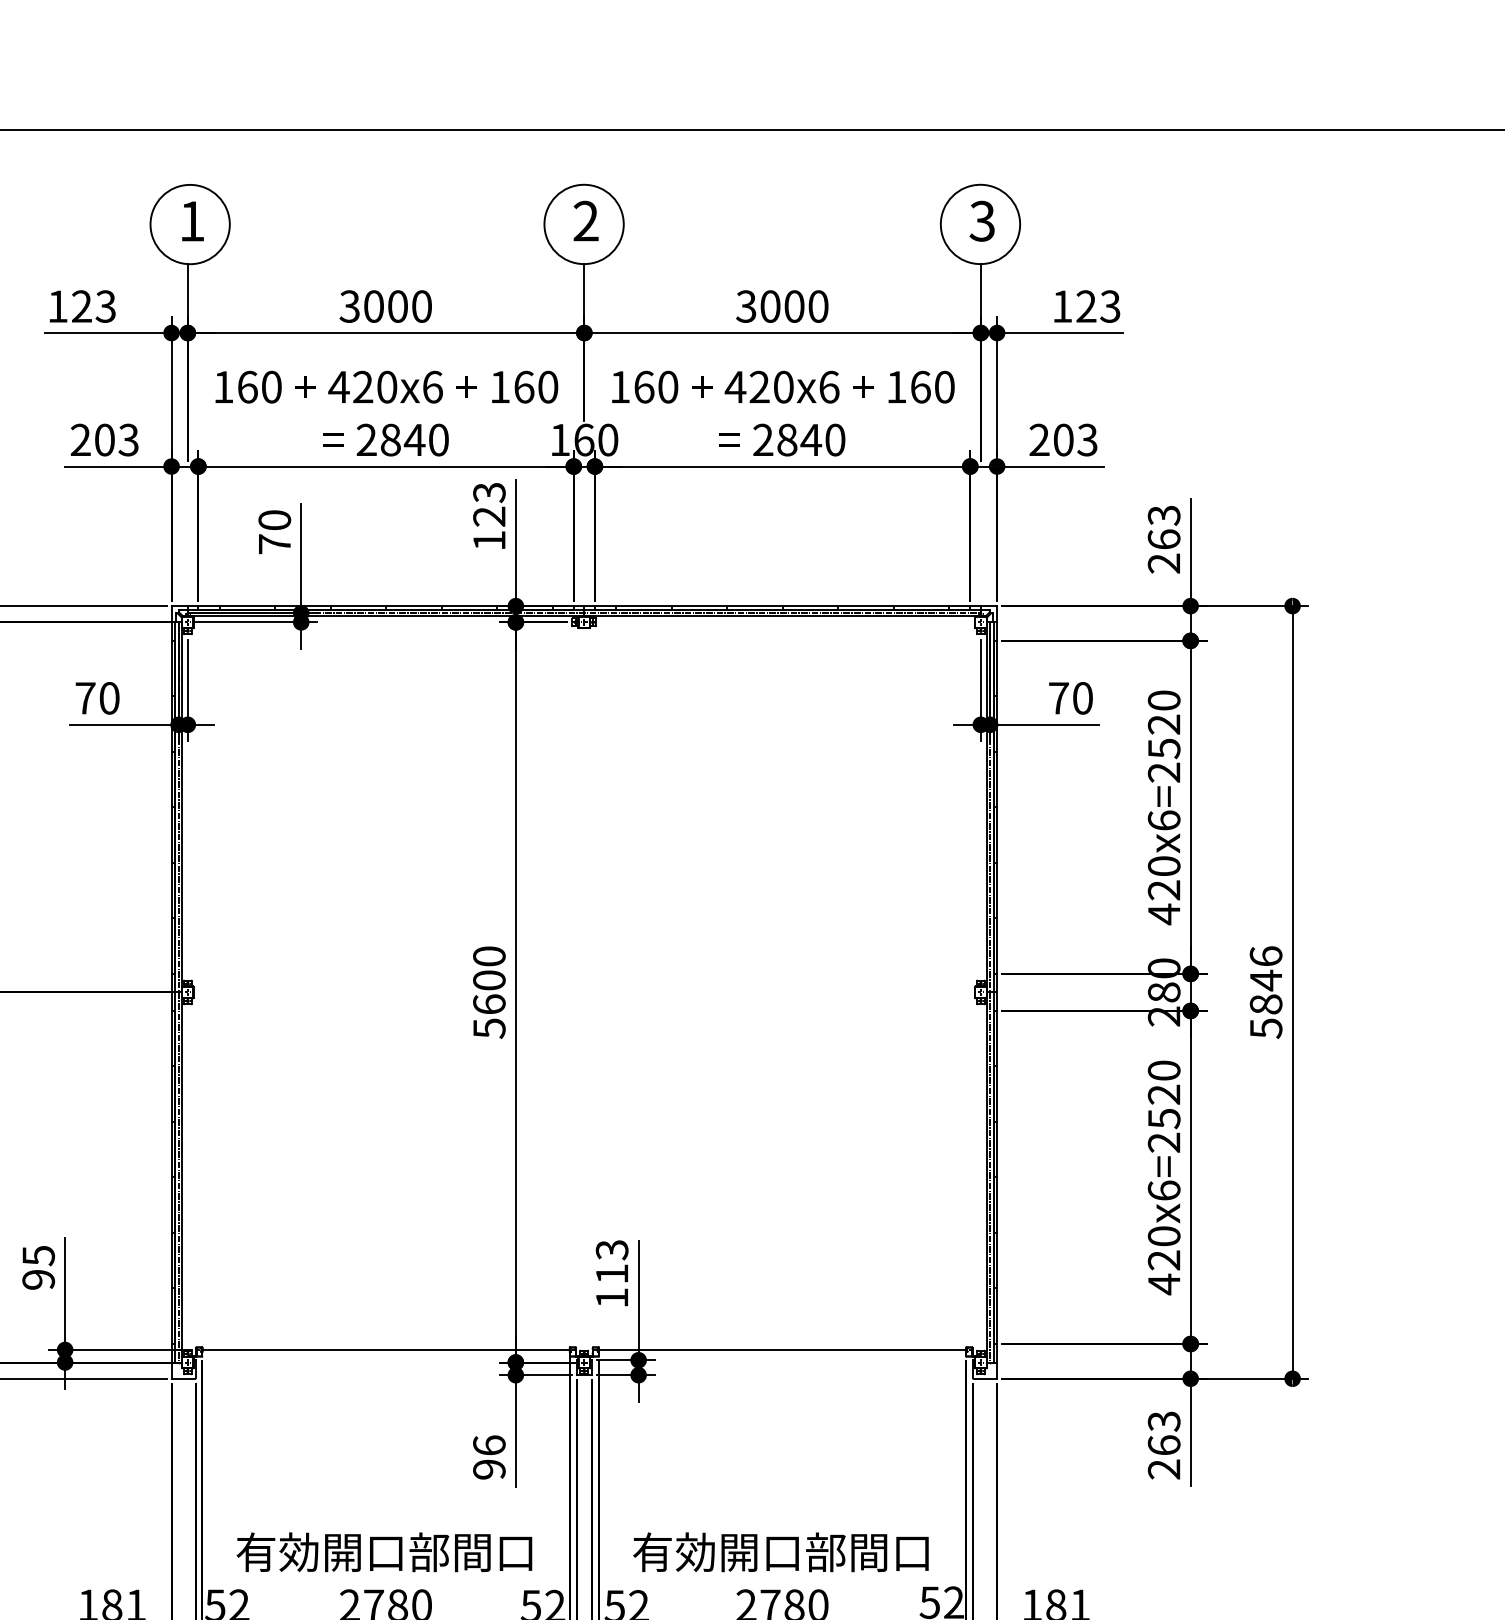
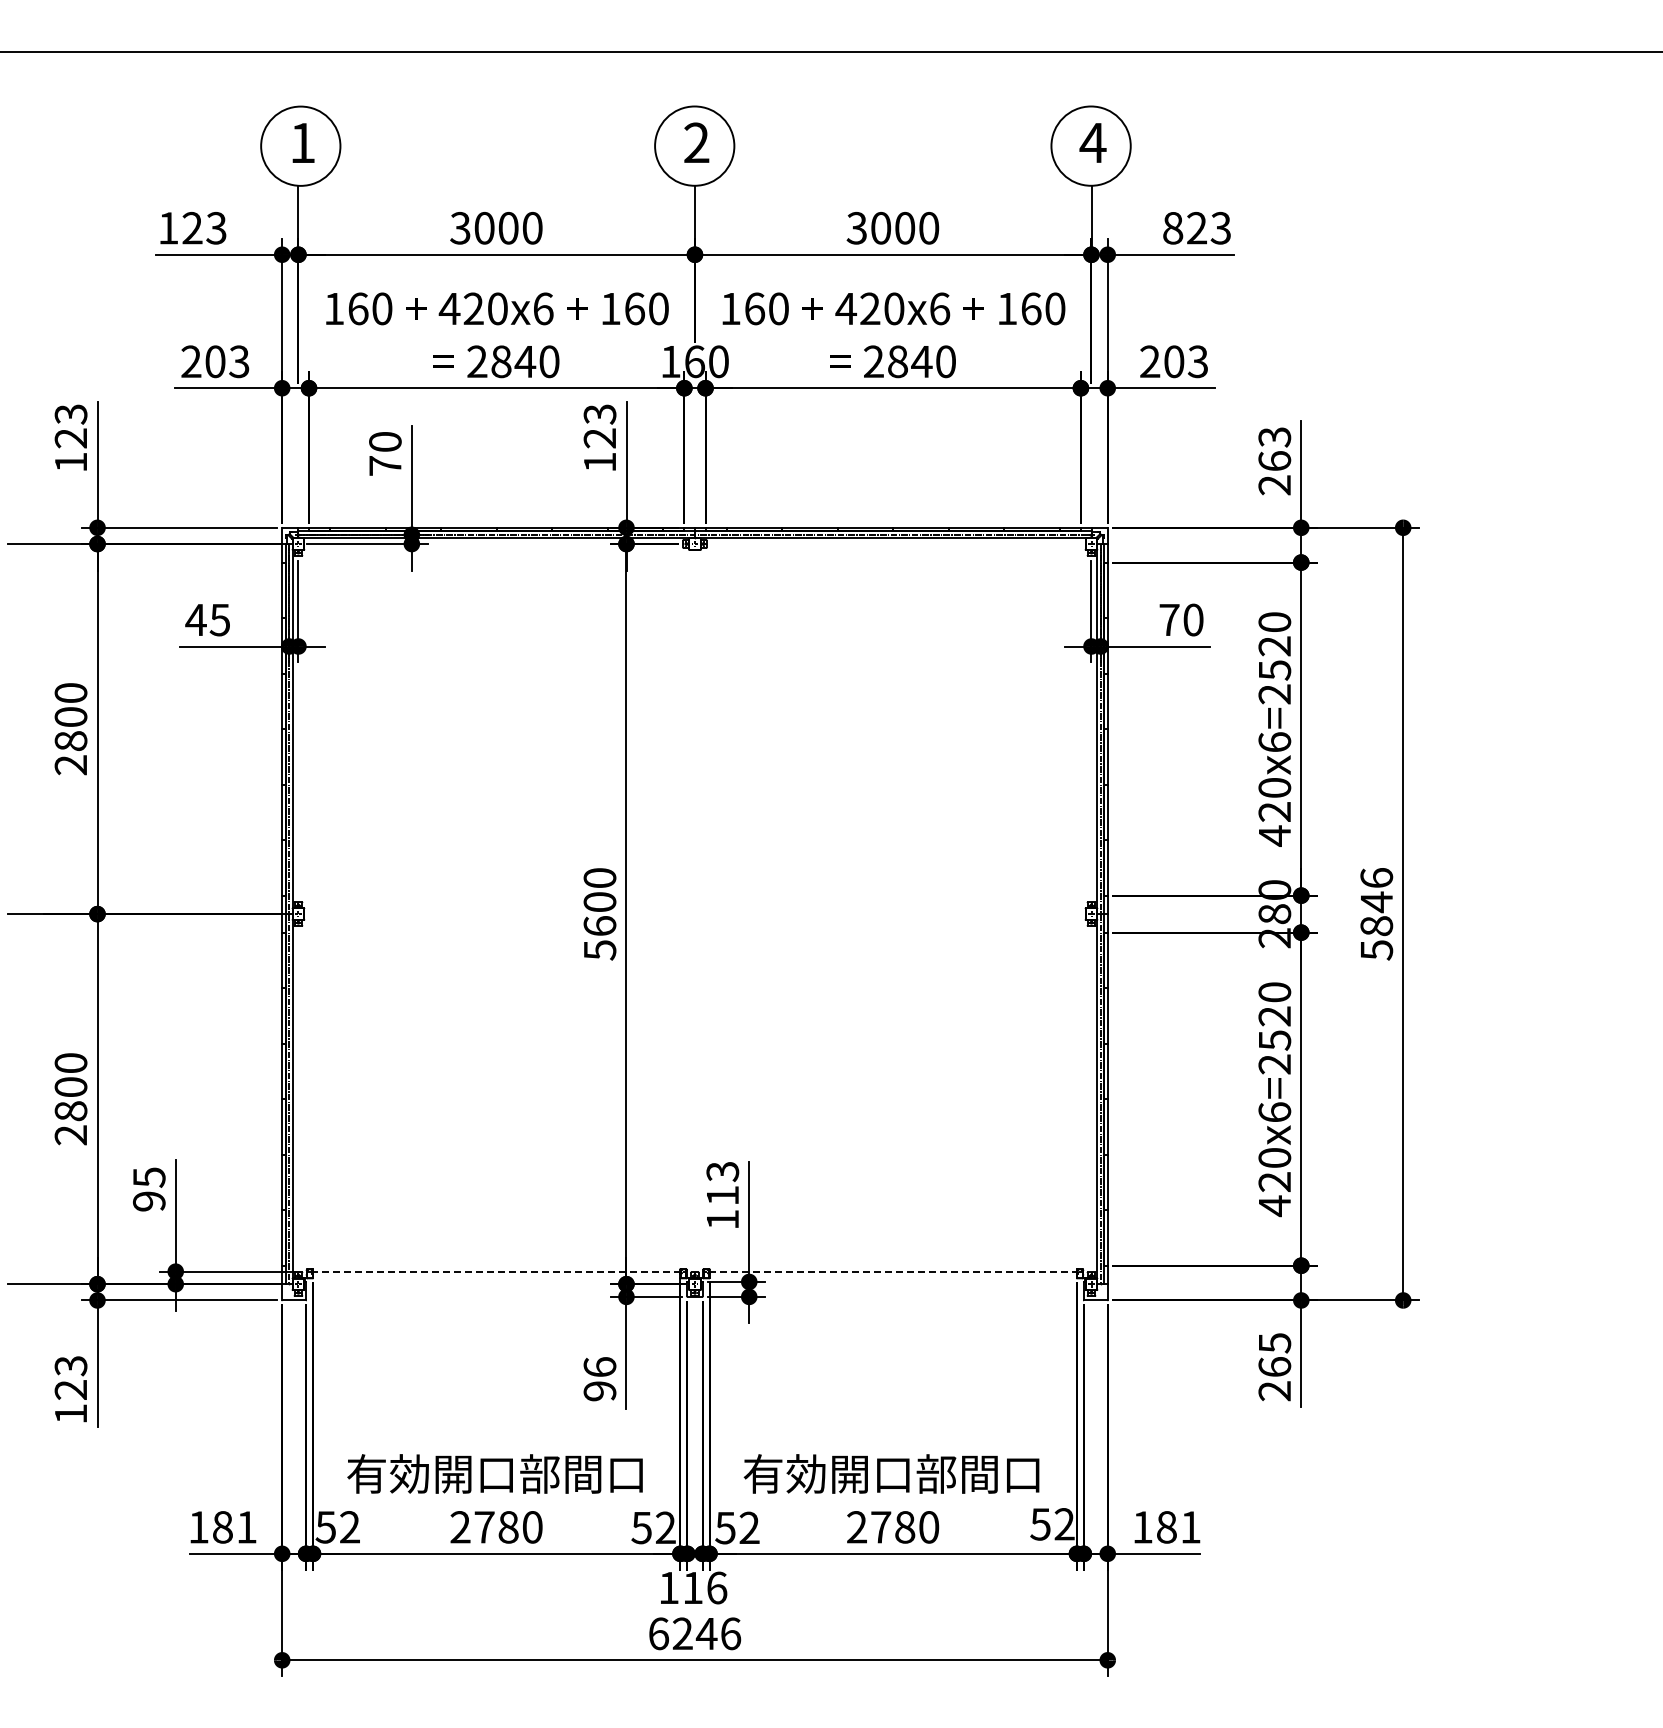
text: (981, 220) -> (1092, 142), 3 -> 4
text: (1062, 306) -> (1173, 228), 123 -> 823
text: (96, 697) -> (207, 619), 70 -> 45
line: (385, 1349) -> (496, 1271), solid -> dashed
line: (782, 1349) -> (893, 1271), solid -> dashed
text: (1163, 1421) -> (1274, 1343), 263 -> 265

